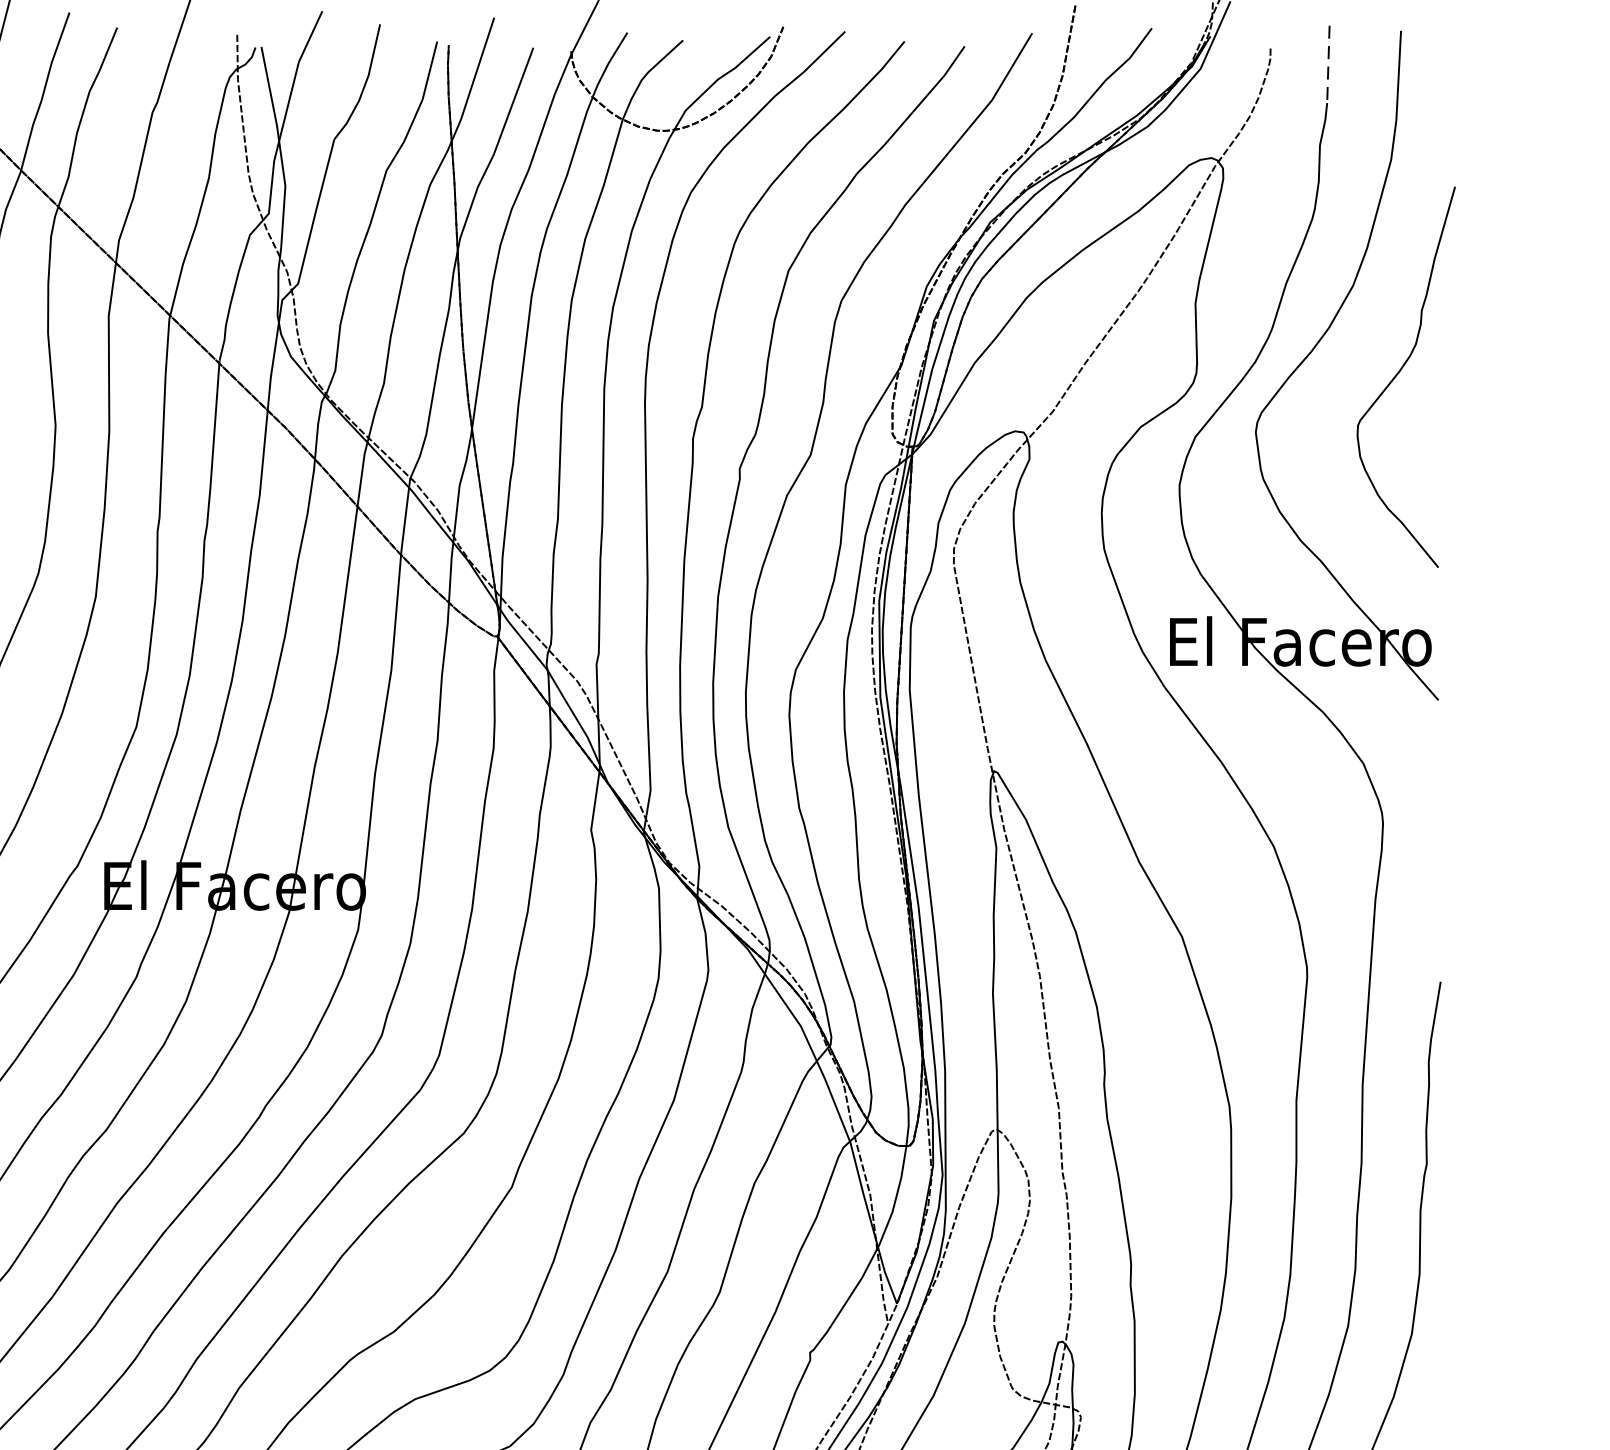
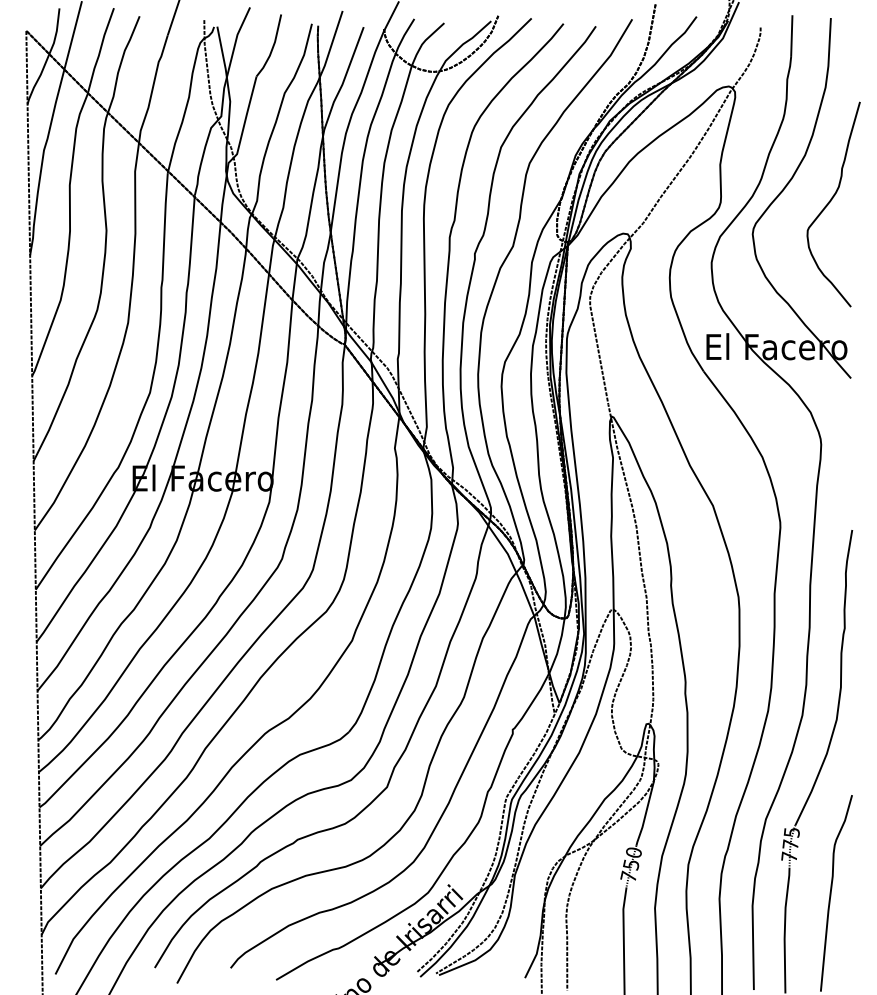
line: (1327, 65) -> (791, 36), dashed -> solid

